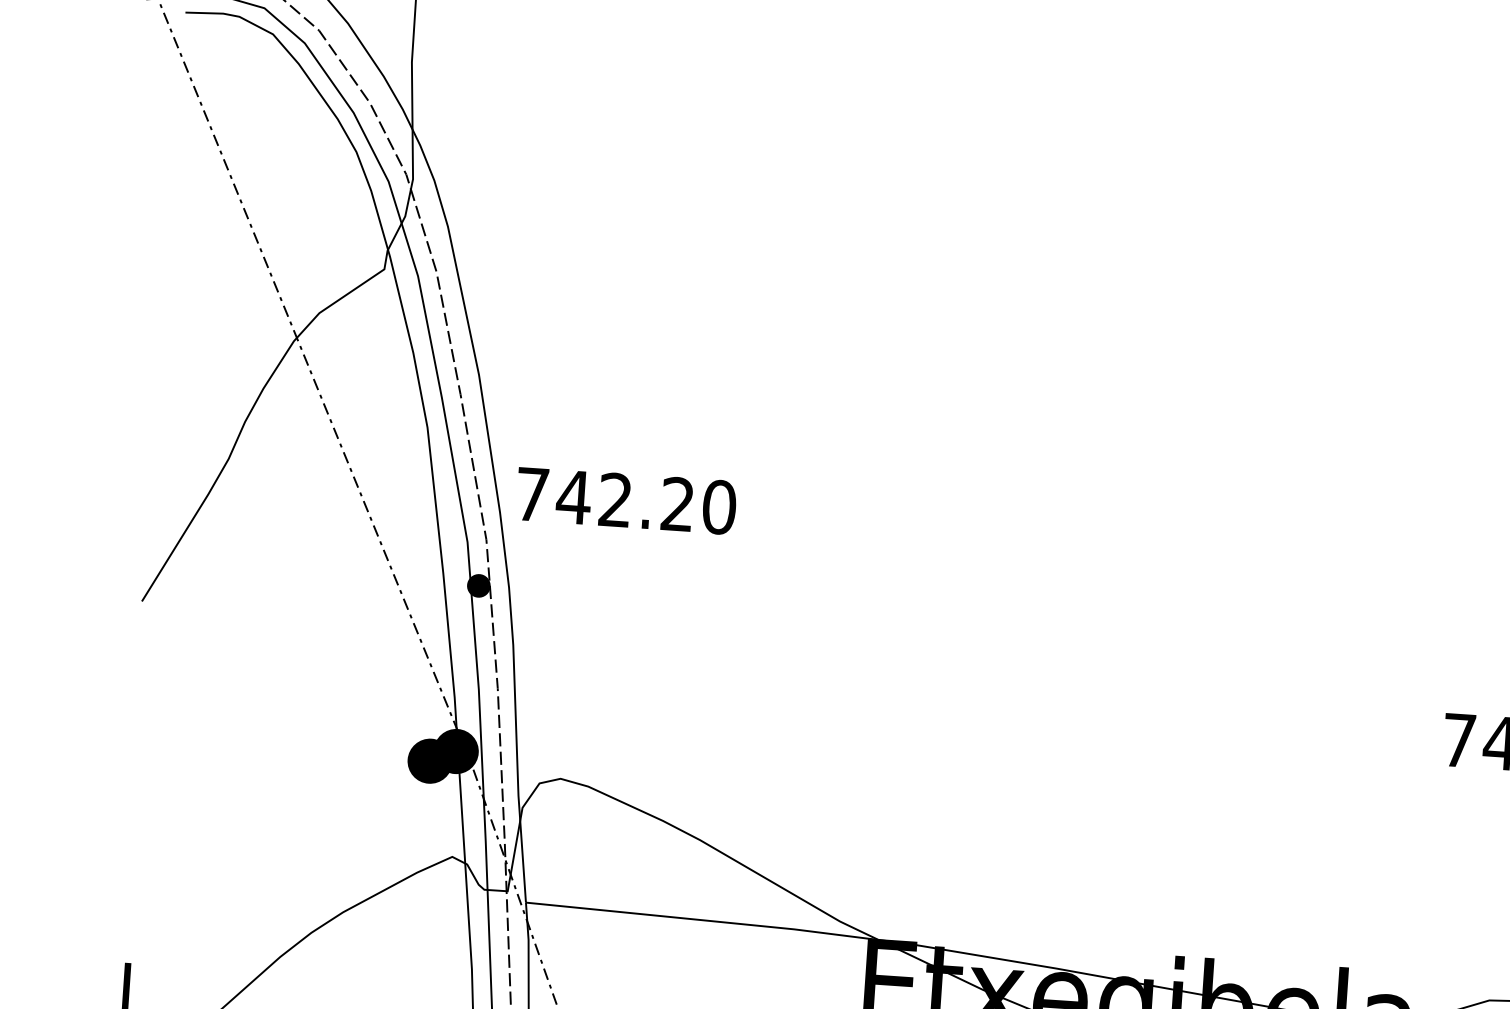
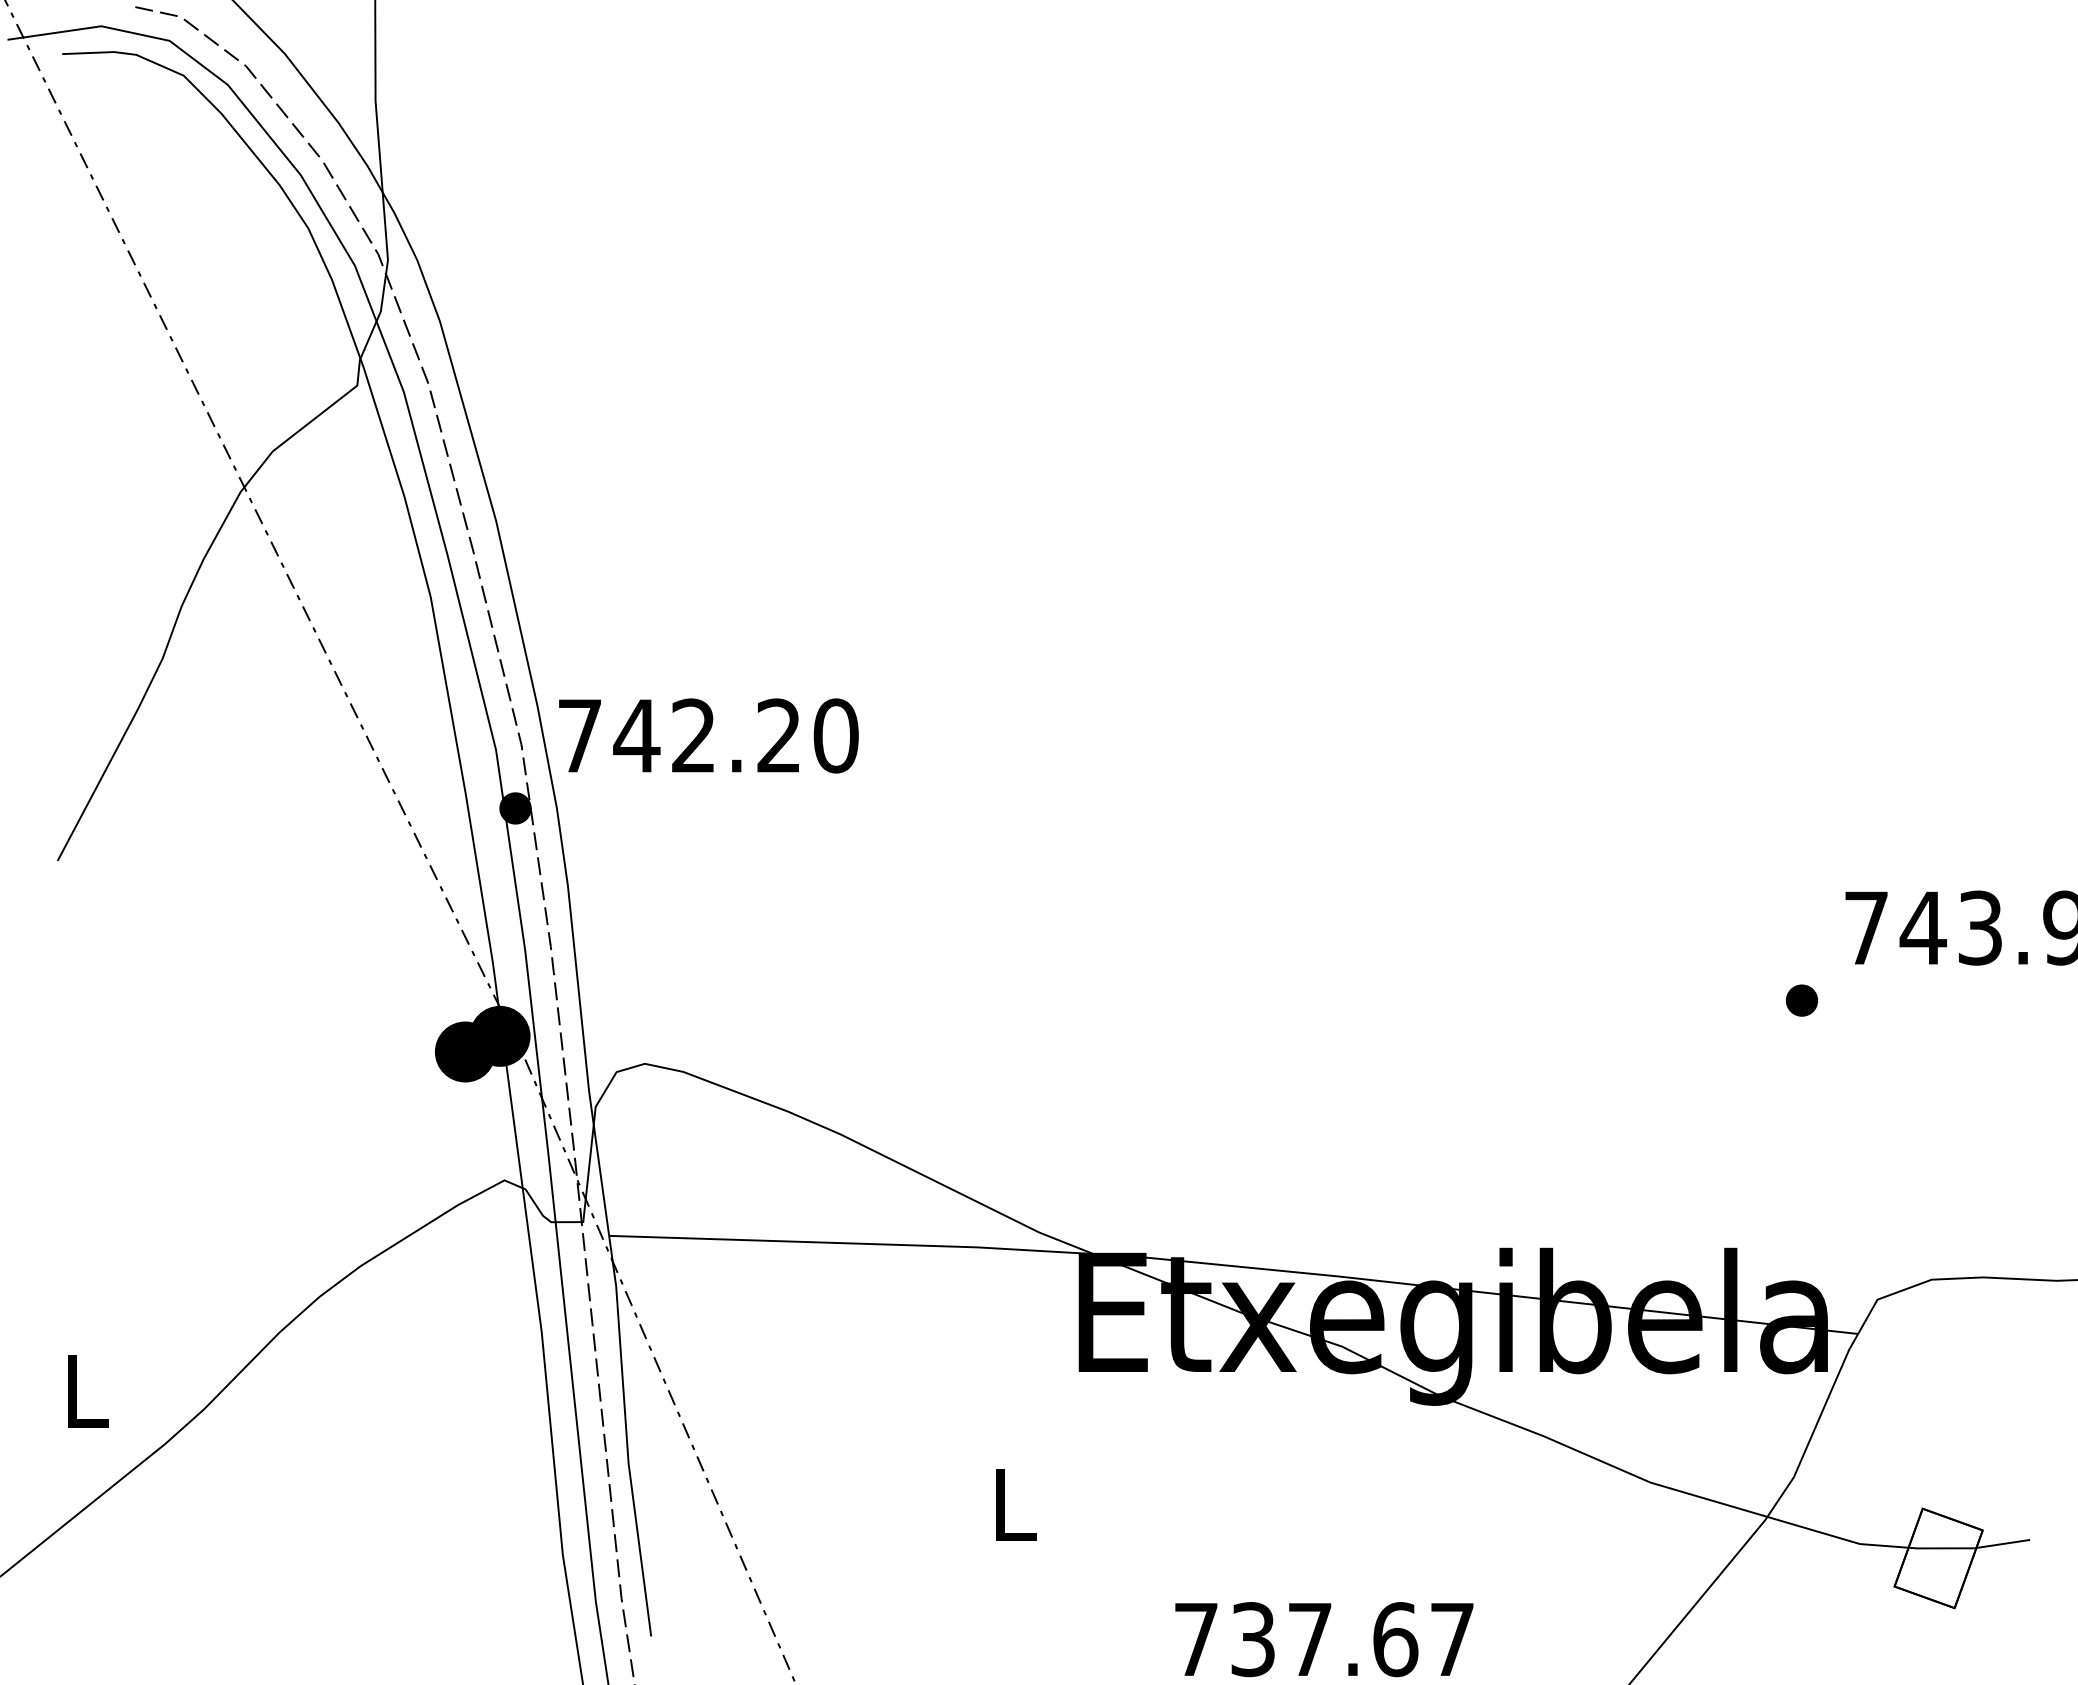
text: (626, 500) -> (708, 735), moved
part: (1408, 790) -> (1802, 1000), added

